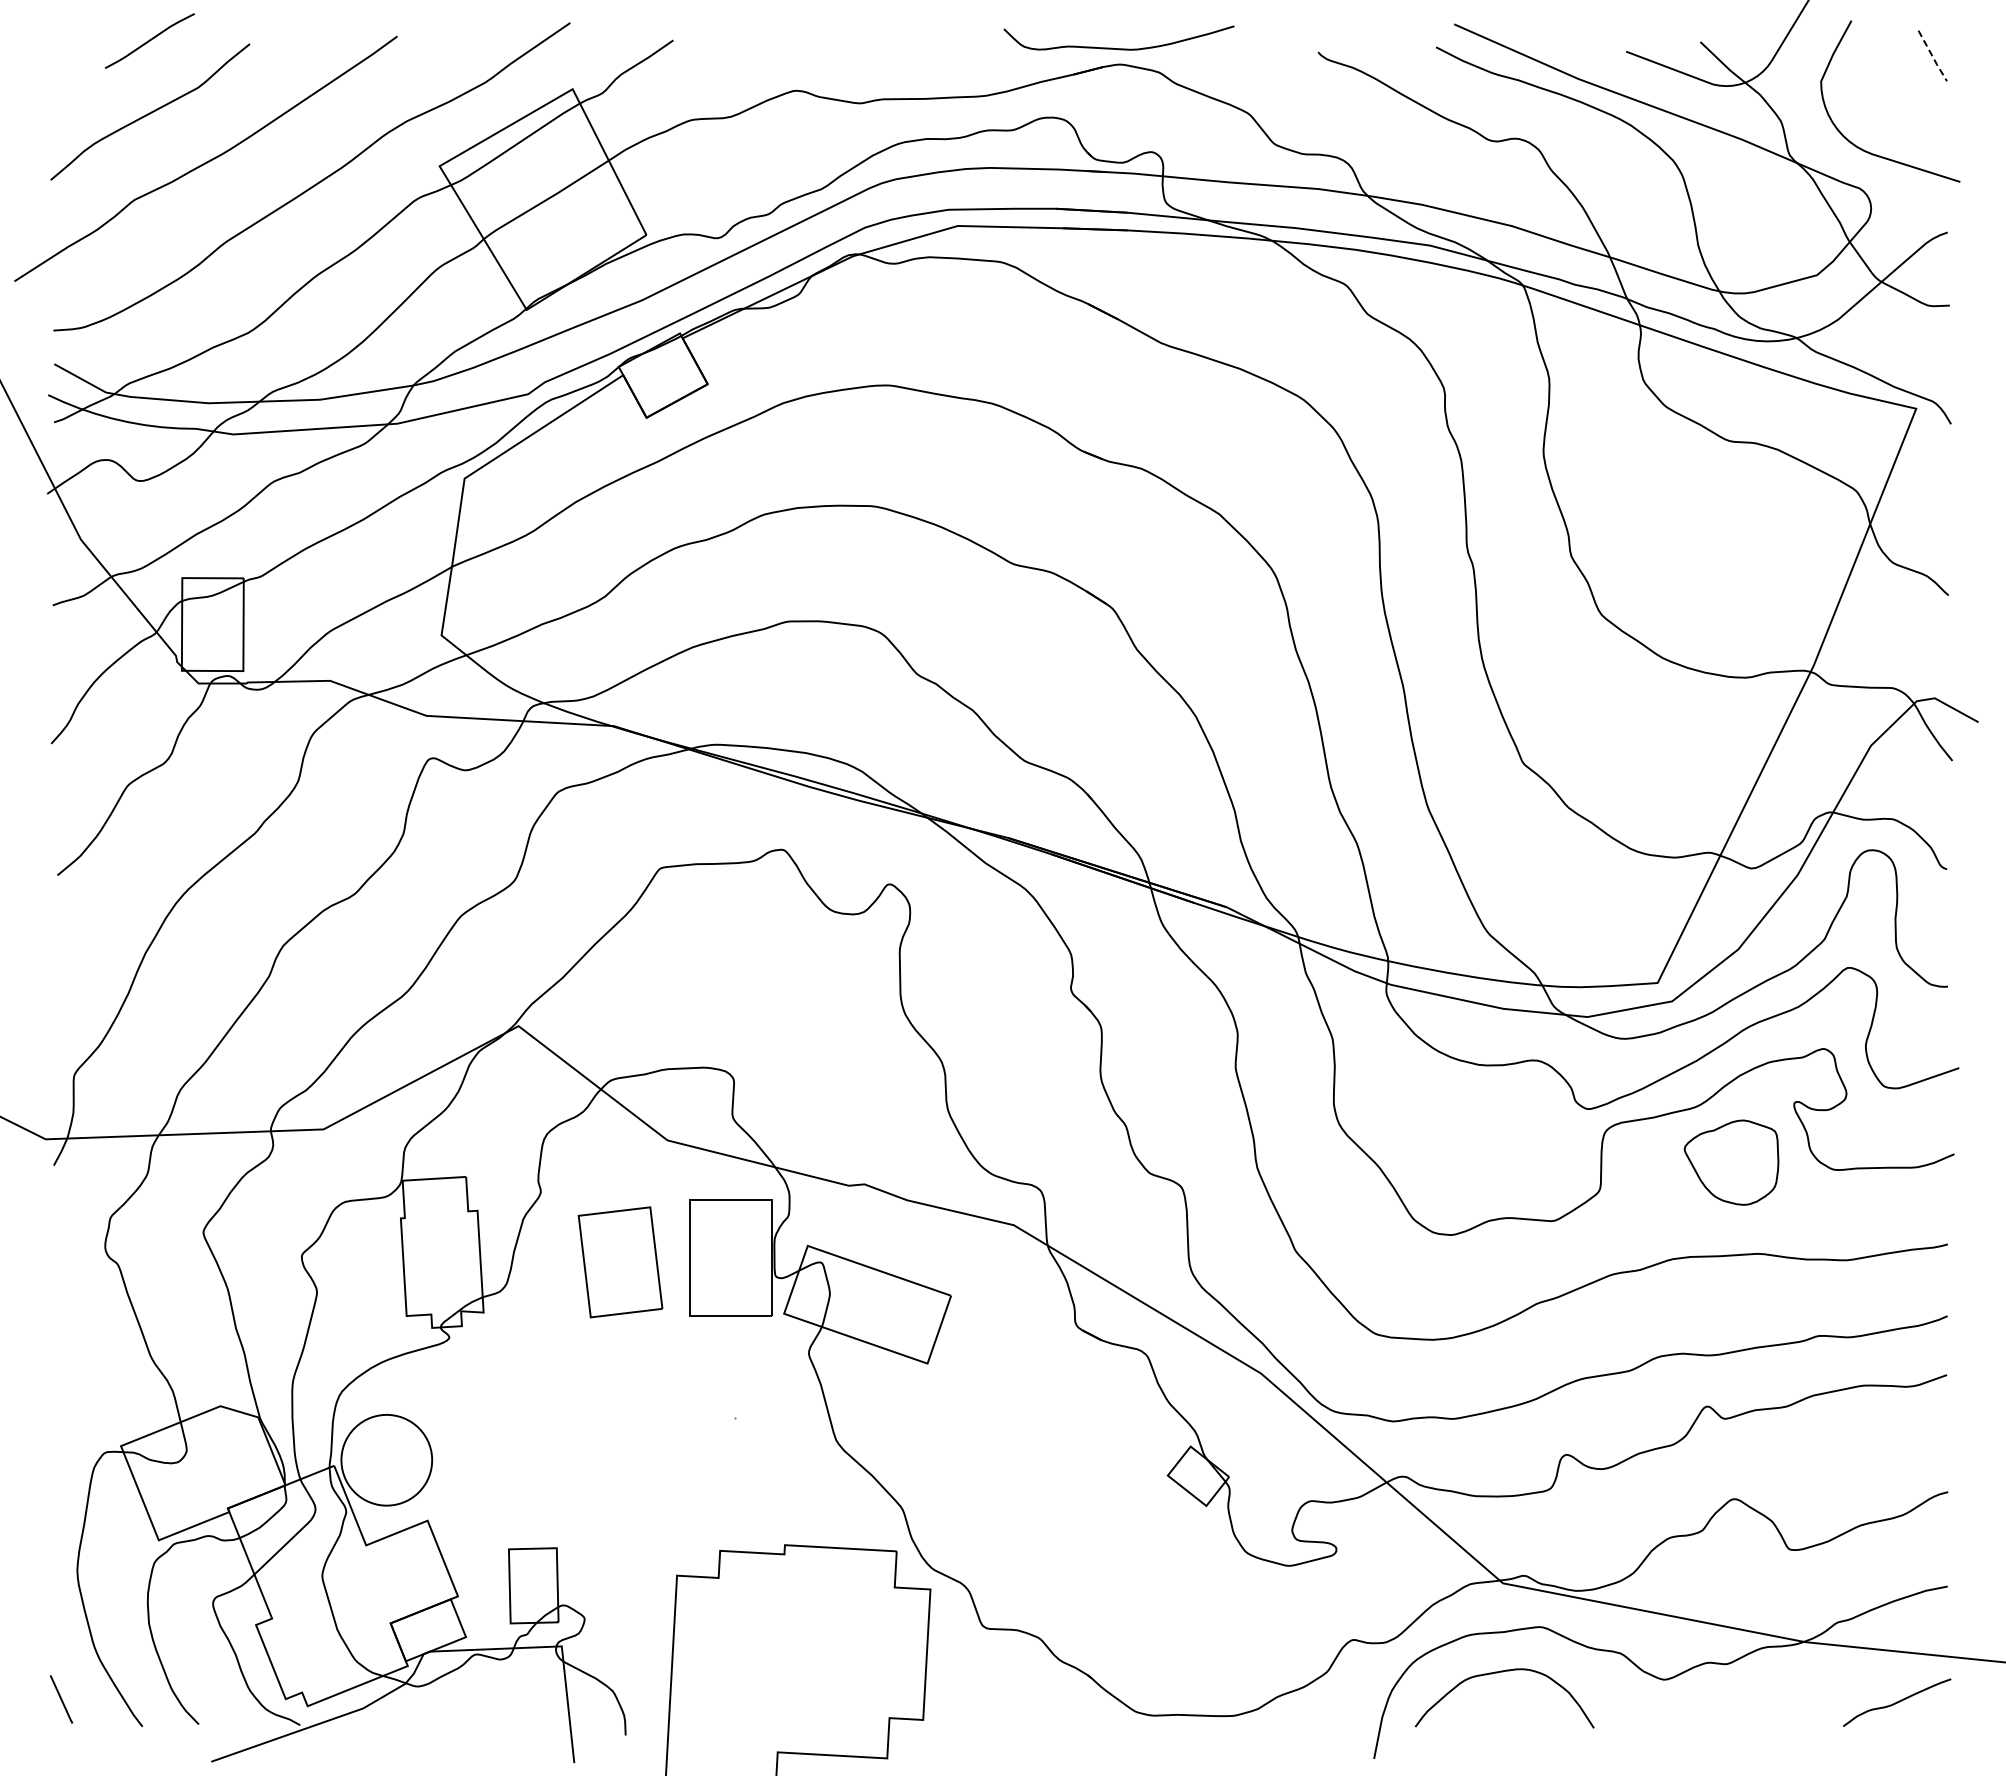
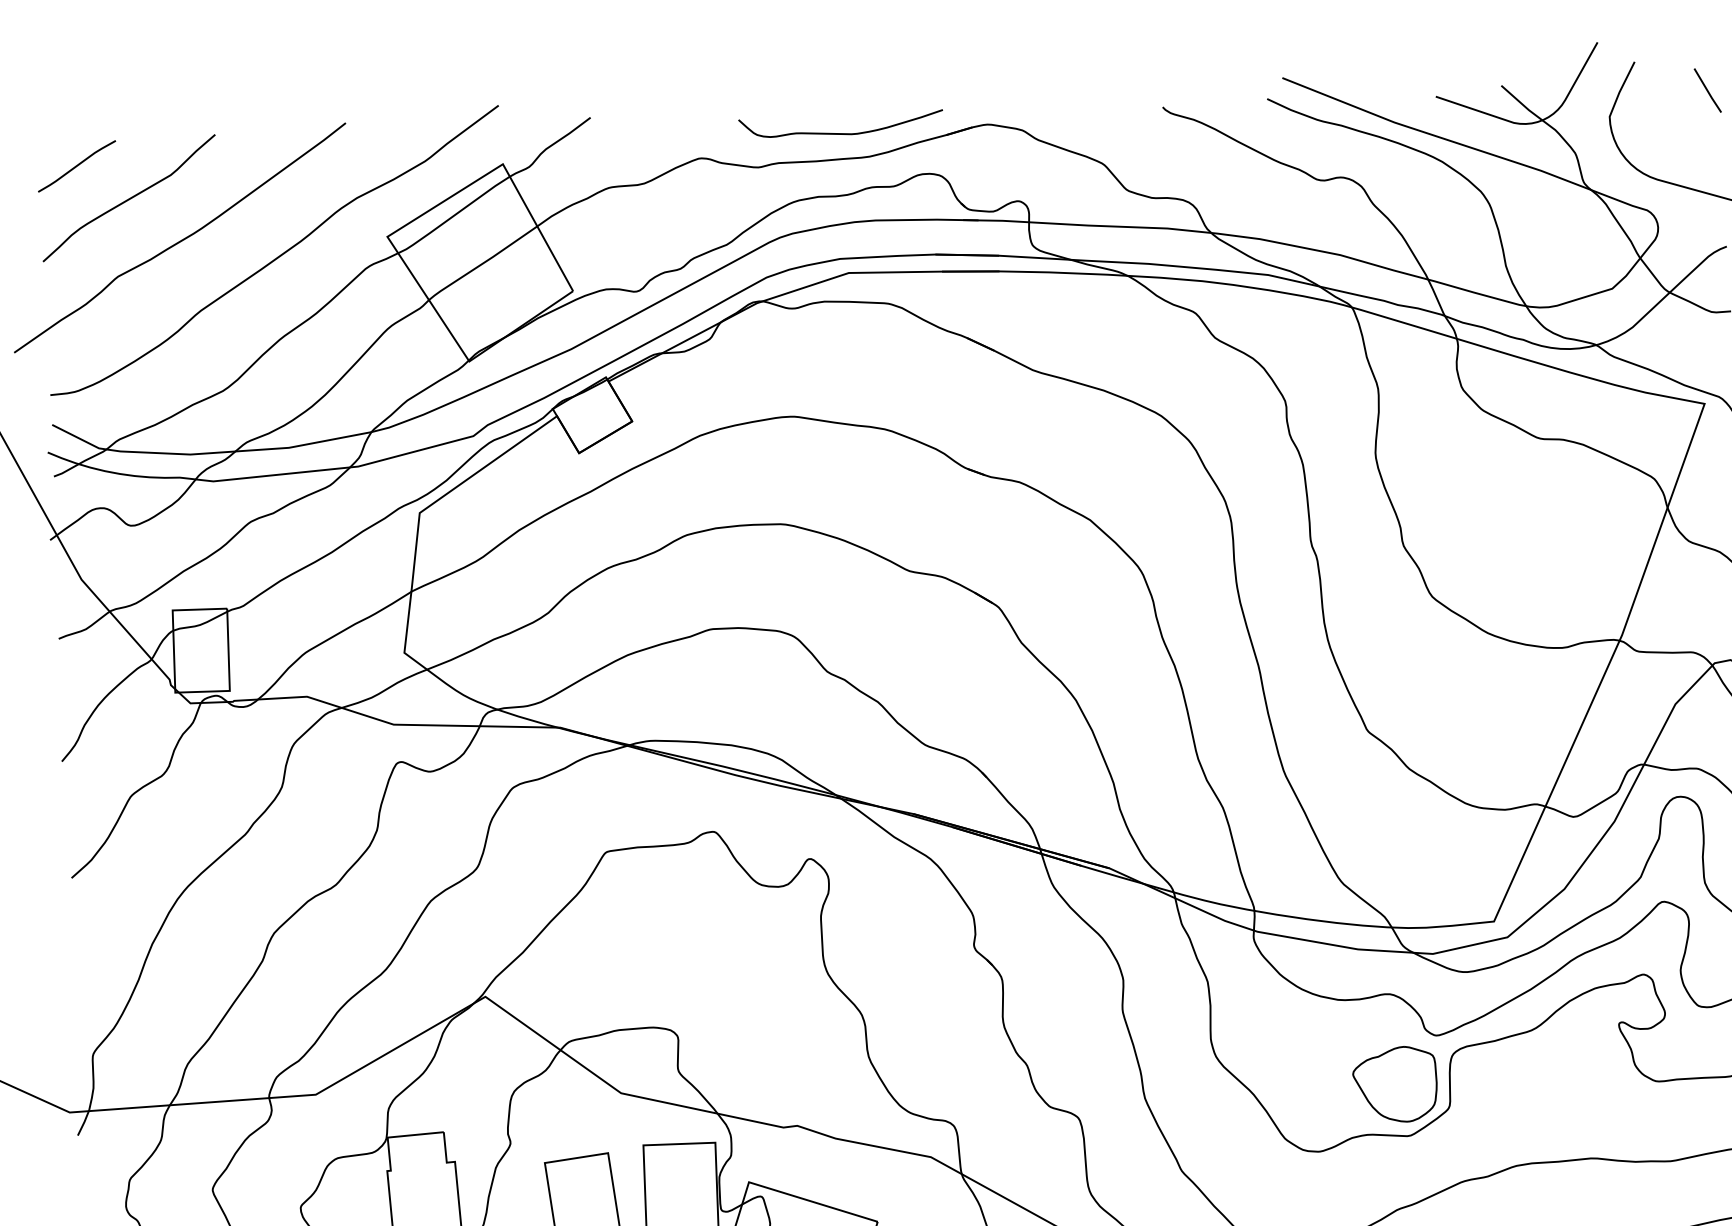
curve: (149, 40) -> (76, 165), moved
curve: (1118, 48) -> (840, 133), moved
line: (1932, 56) -> (1707, 91), dashed -> solid
part: (1731, 1162) -> (1395, 1084), moved

